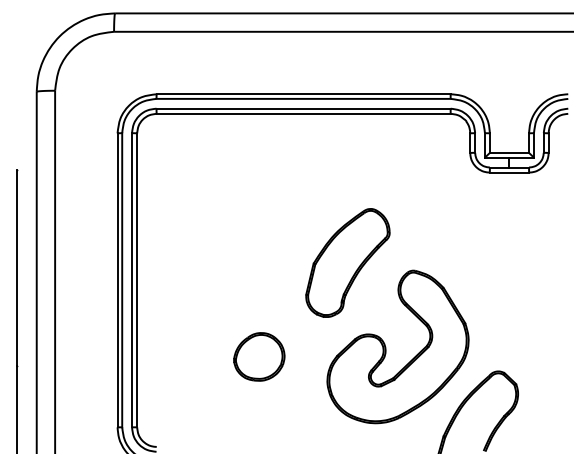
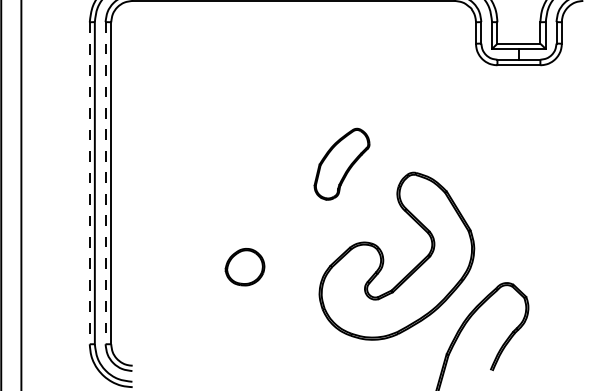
part: (347, 262) -> (341, 163), size x0.6
line: (117, 280) -> (89, 183), solid -> dashed
line: (132, 280) -> (106, 183), solid -> dashed
part: (259, 356) -> (245, 266), size x0.7

